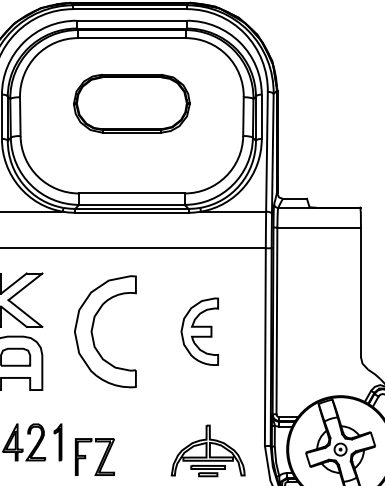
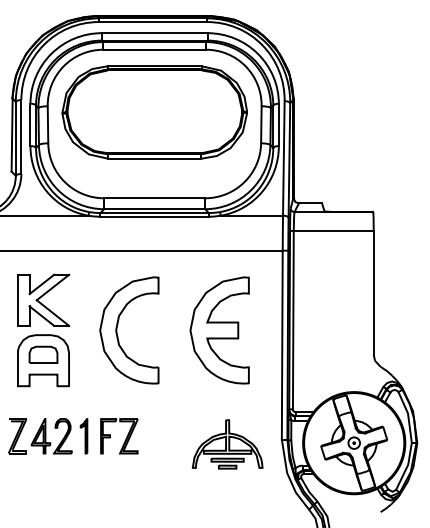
part: (131, 103) -> (154, 112), size x1.67
part: (199, 331) -> (219, 330), size x1.67
part: (101, 459) -> (125, 438), moved

